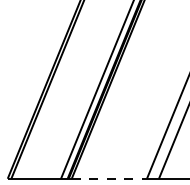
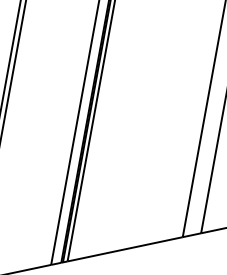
line: (109, 178) -> (125, 248), dashed -> solid

